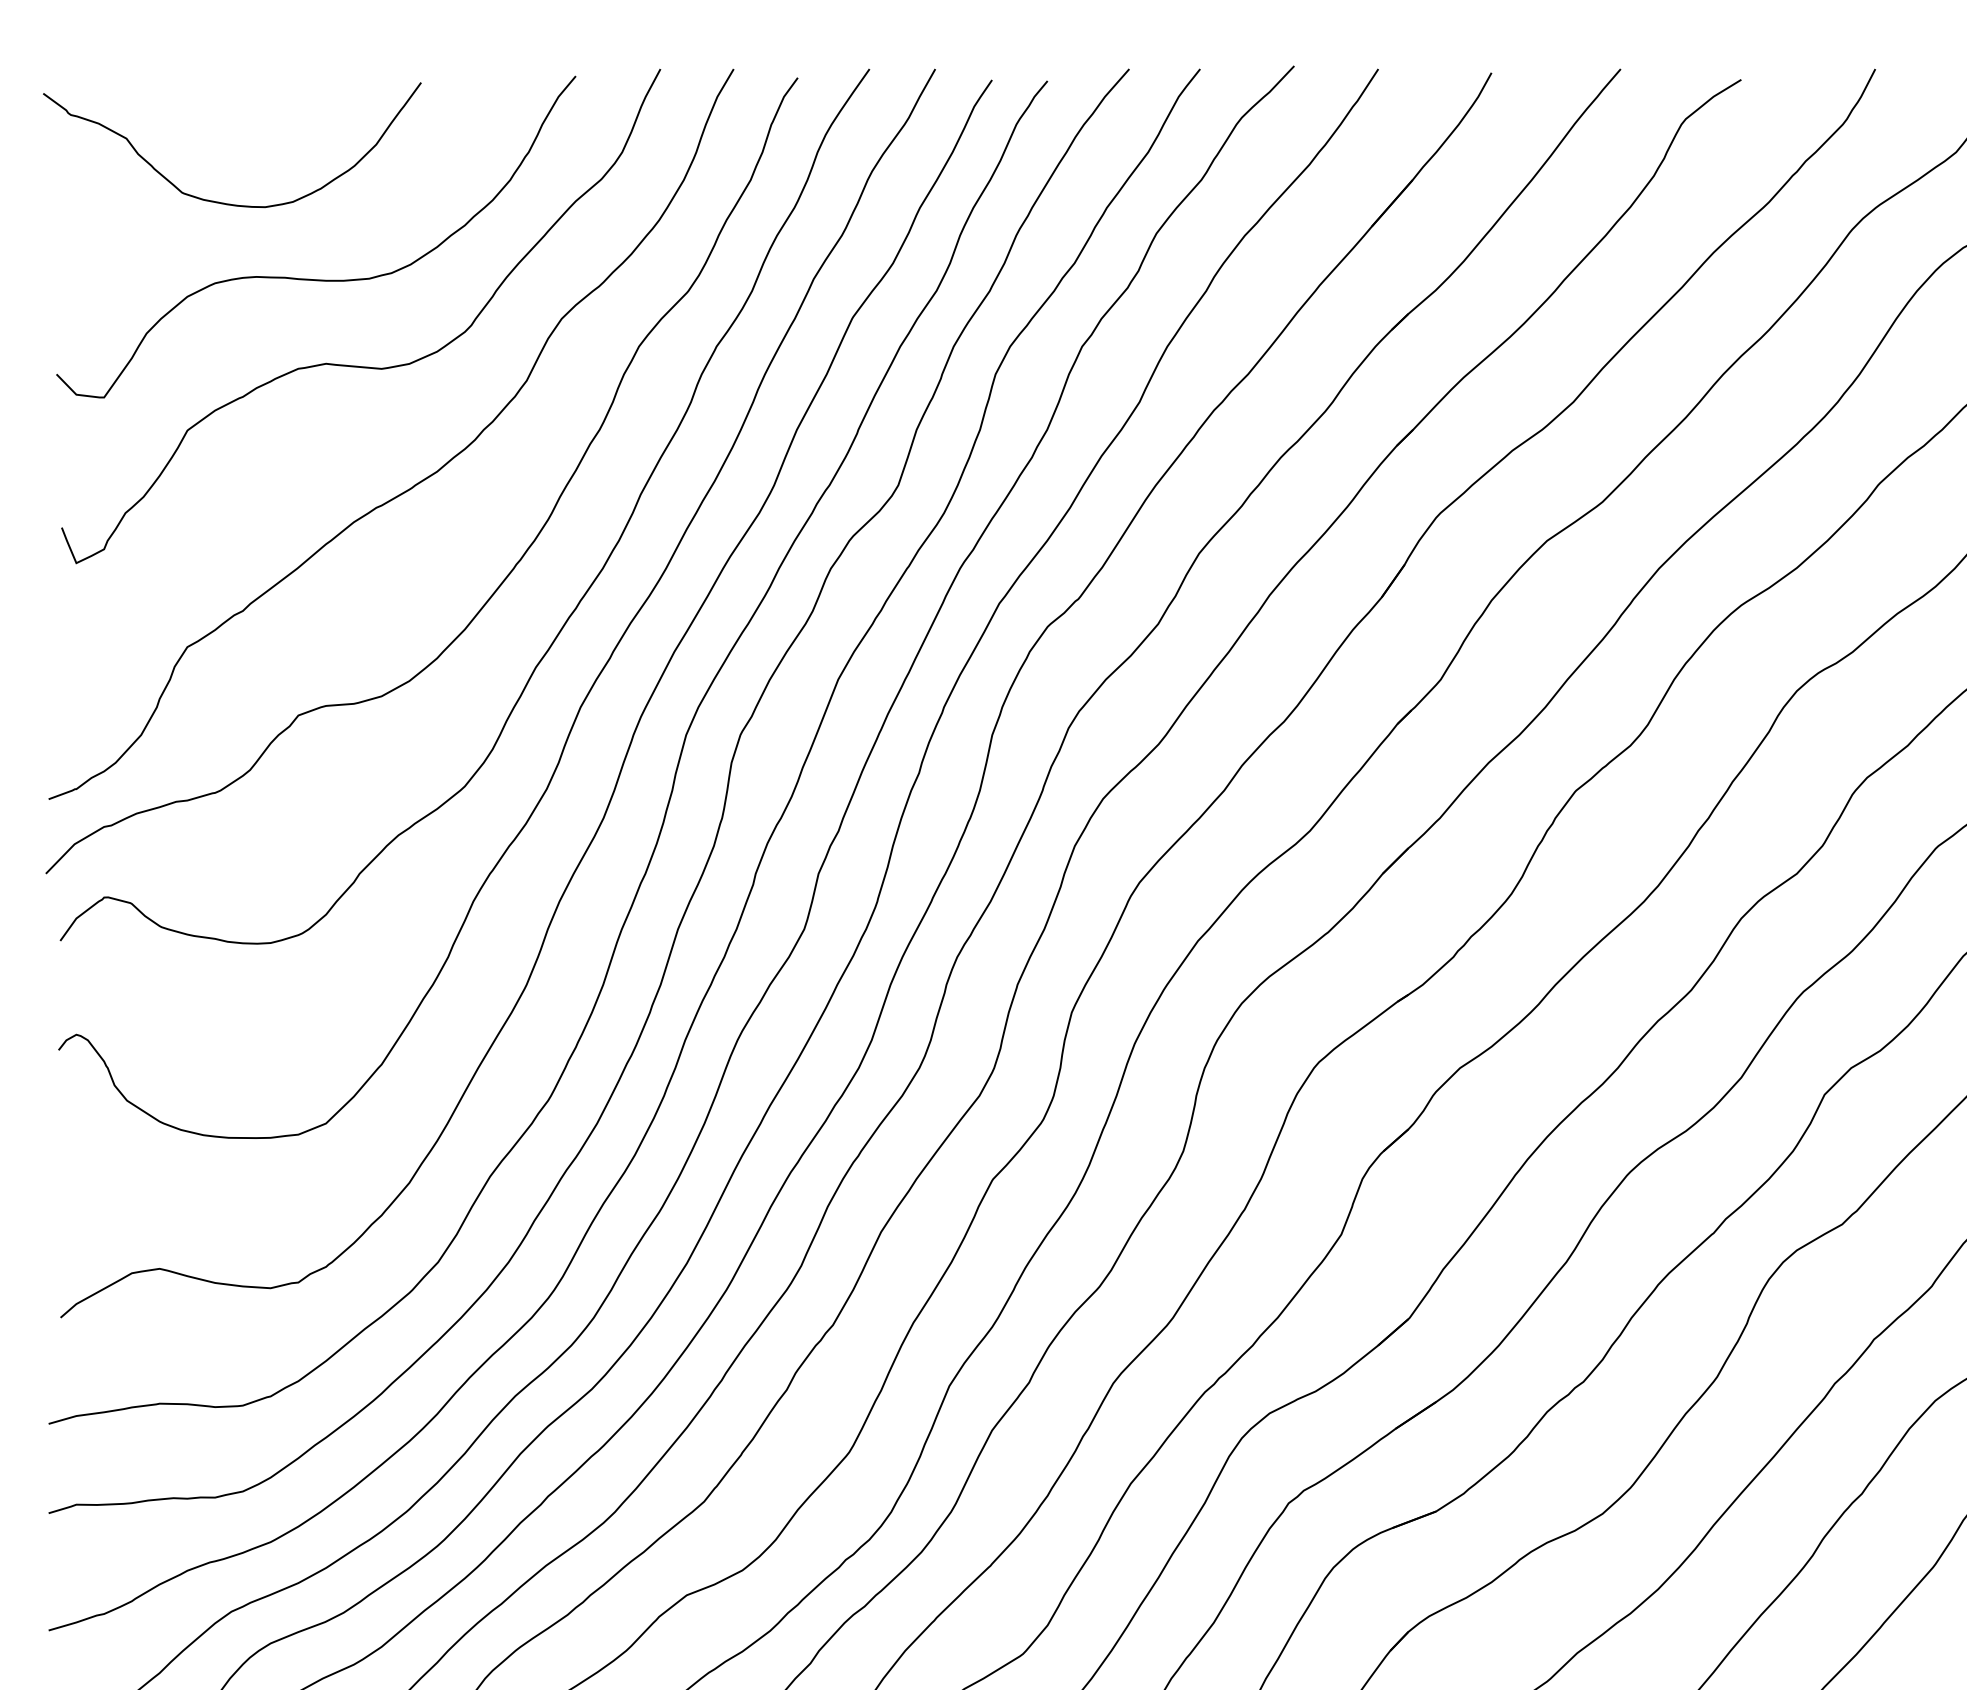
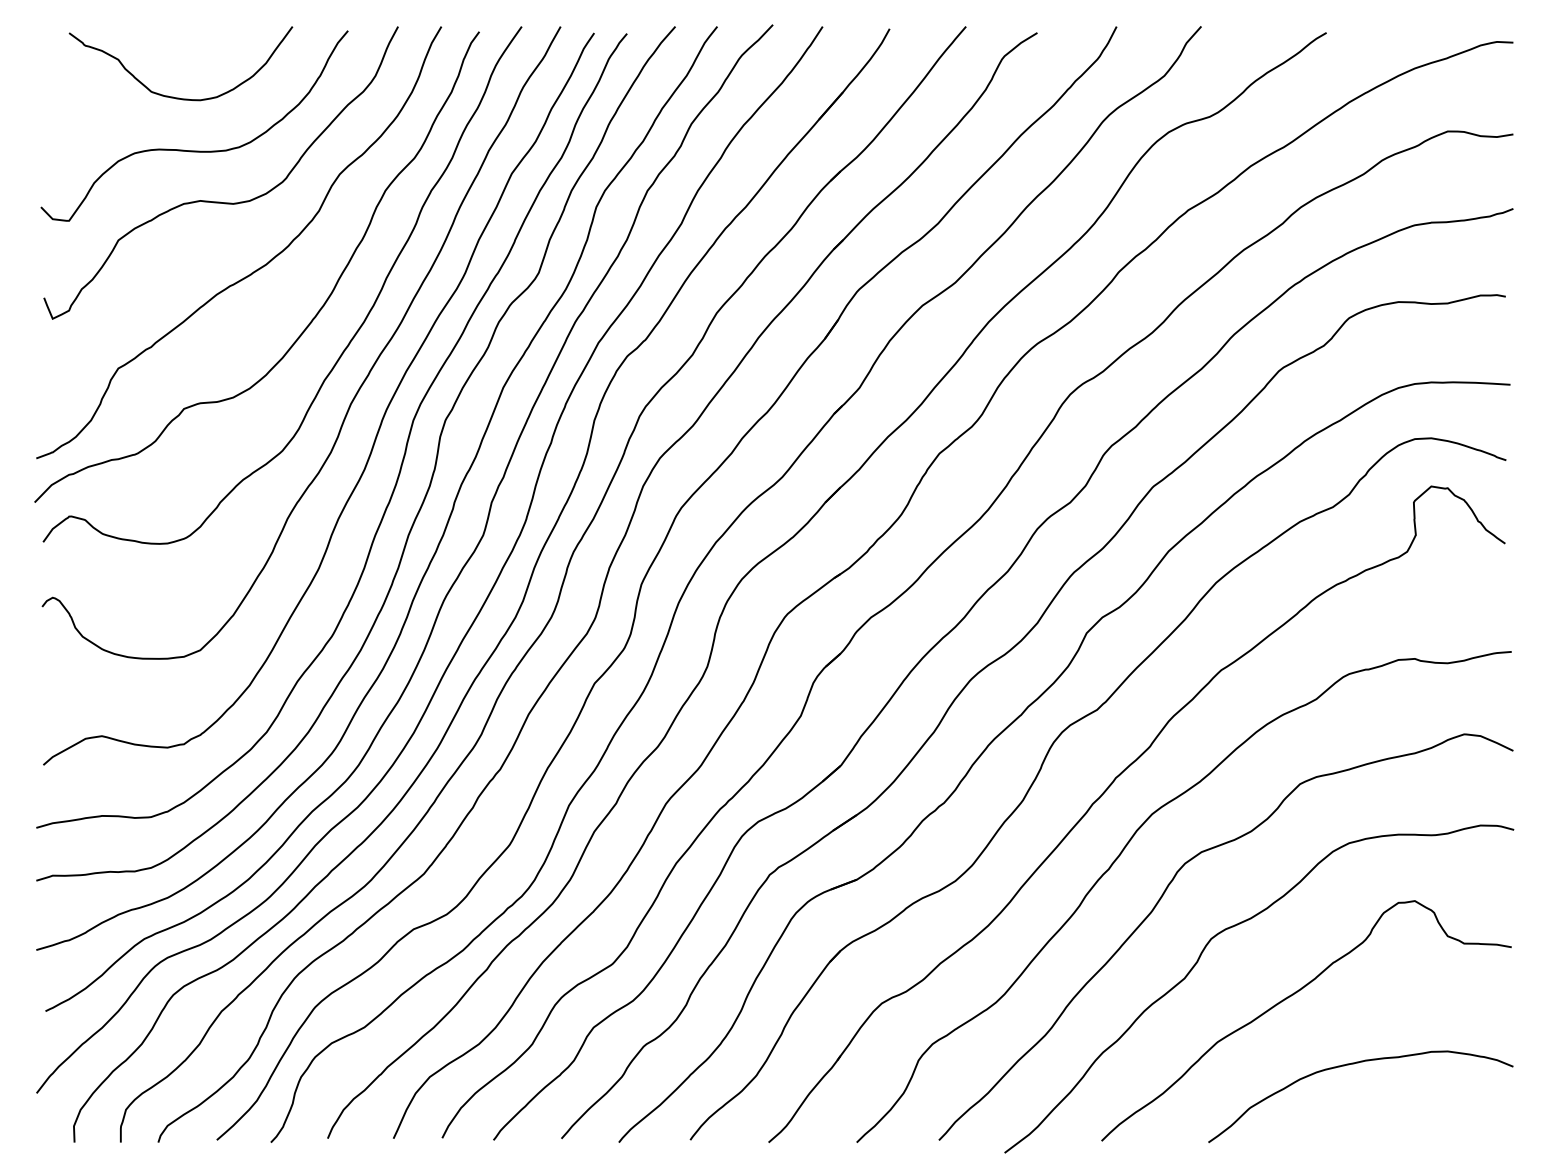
curve: (219, 200) -> (173, 96), moved

